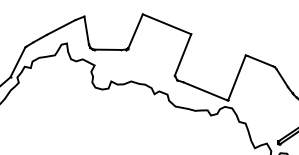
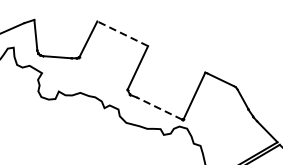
line: (166, 24) -> (122, 33), solid -> dashed
line: (205, 91) -> (159, 108), solid -> dashed

